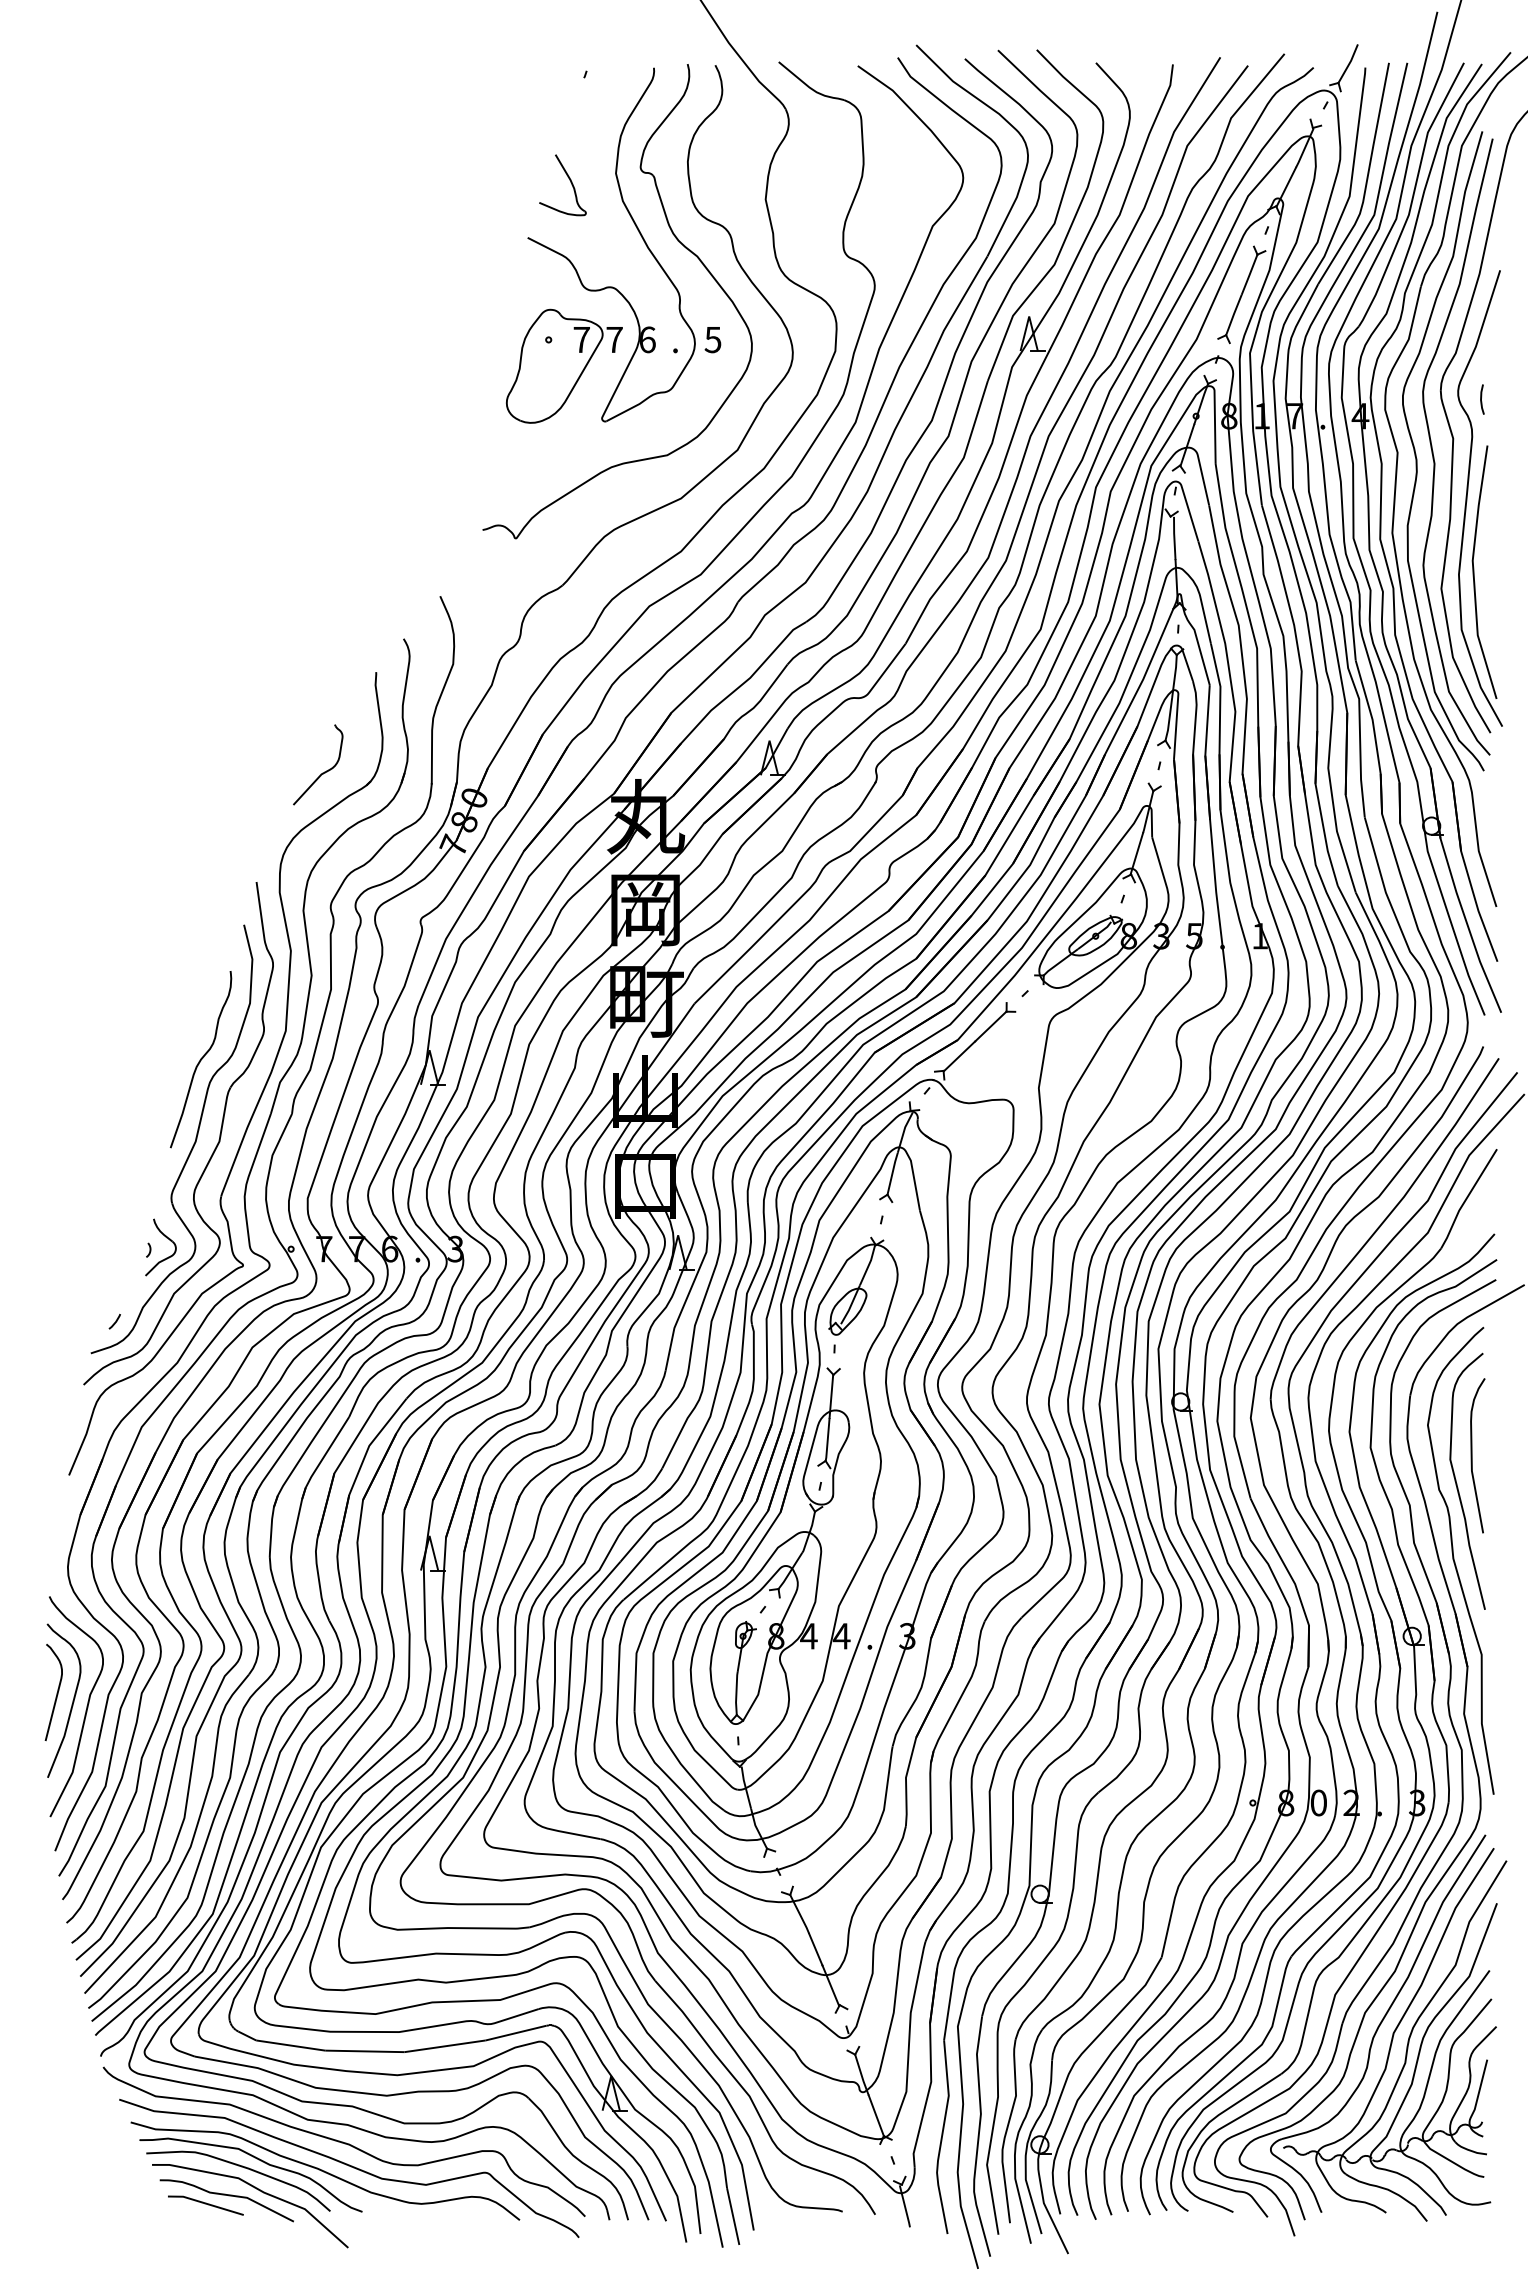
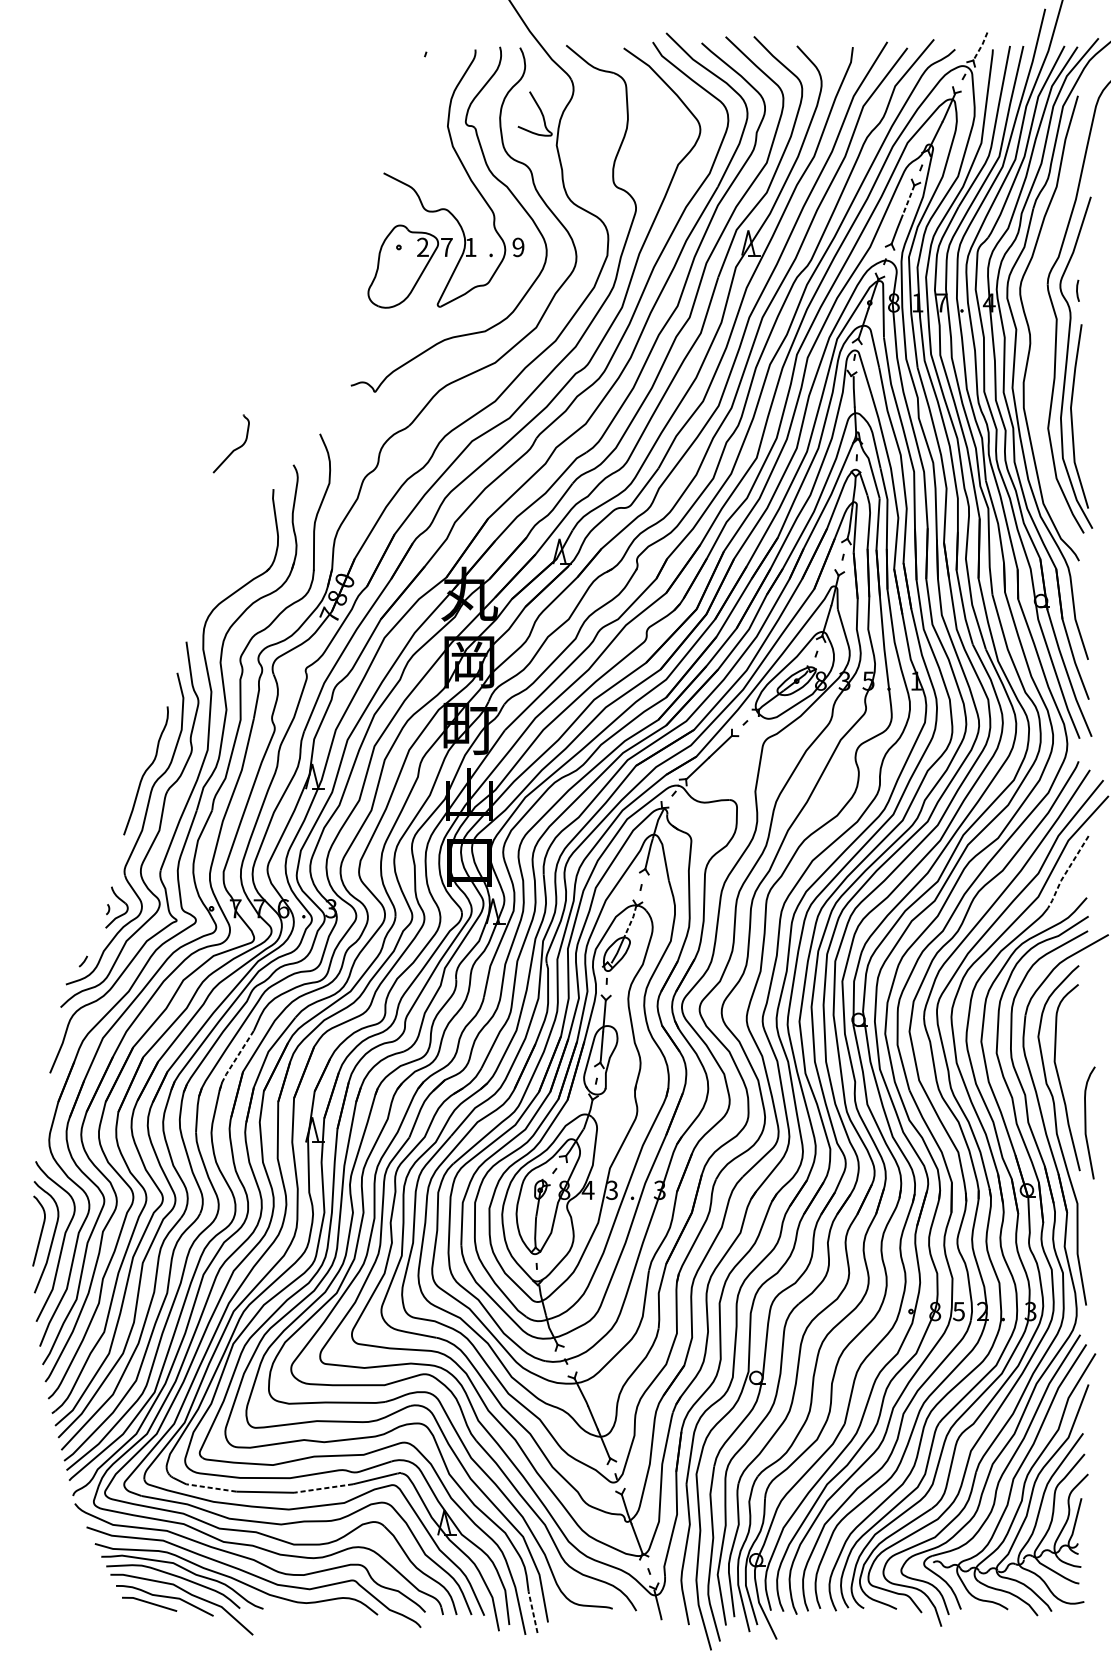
line: (1349, 64) -> (981, 47), solid -> dashed
part: (570, 182) -> (540, 111), moved
line: (1249, 275) -> (908, 200), solid -> dashed
text: (581, 339) -> (422, 247), 7 -> 2
text: (647, 339) -> (470, 247), 6 -> 1
text: (712, 339) -> (518, 247), 5 -> 9
curve: (1433, 450) -> (1042, 327), removed
part: (322, 772) -> (234, 449), moved
line: (1466, 1198) -> (1066, 871), solid -> dashed
line: (868, 1265) -> (631, 920), solid -> dashed
curve: (1472, 1455) -> (1086, 1122), moved
line: (323, 1458) -> (235, 1061), solid -> dashed
text: (841, 1636) -> (611, 1190), 4 -> 3
text: (1318, 1802) -> (958, 1311), 0 -> 5
line: (290, 2045) -> (211, 1487), solid -> dashed
line: (444, 2046) -> (323, 1488), solid -> dashed
line: (733, 2216) -> (533, 1612), solid -> dashed

